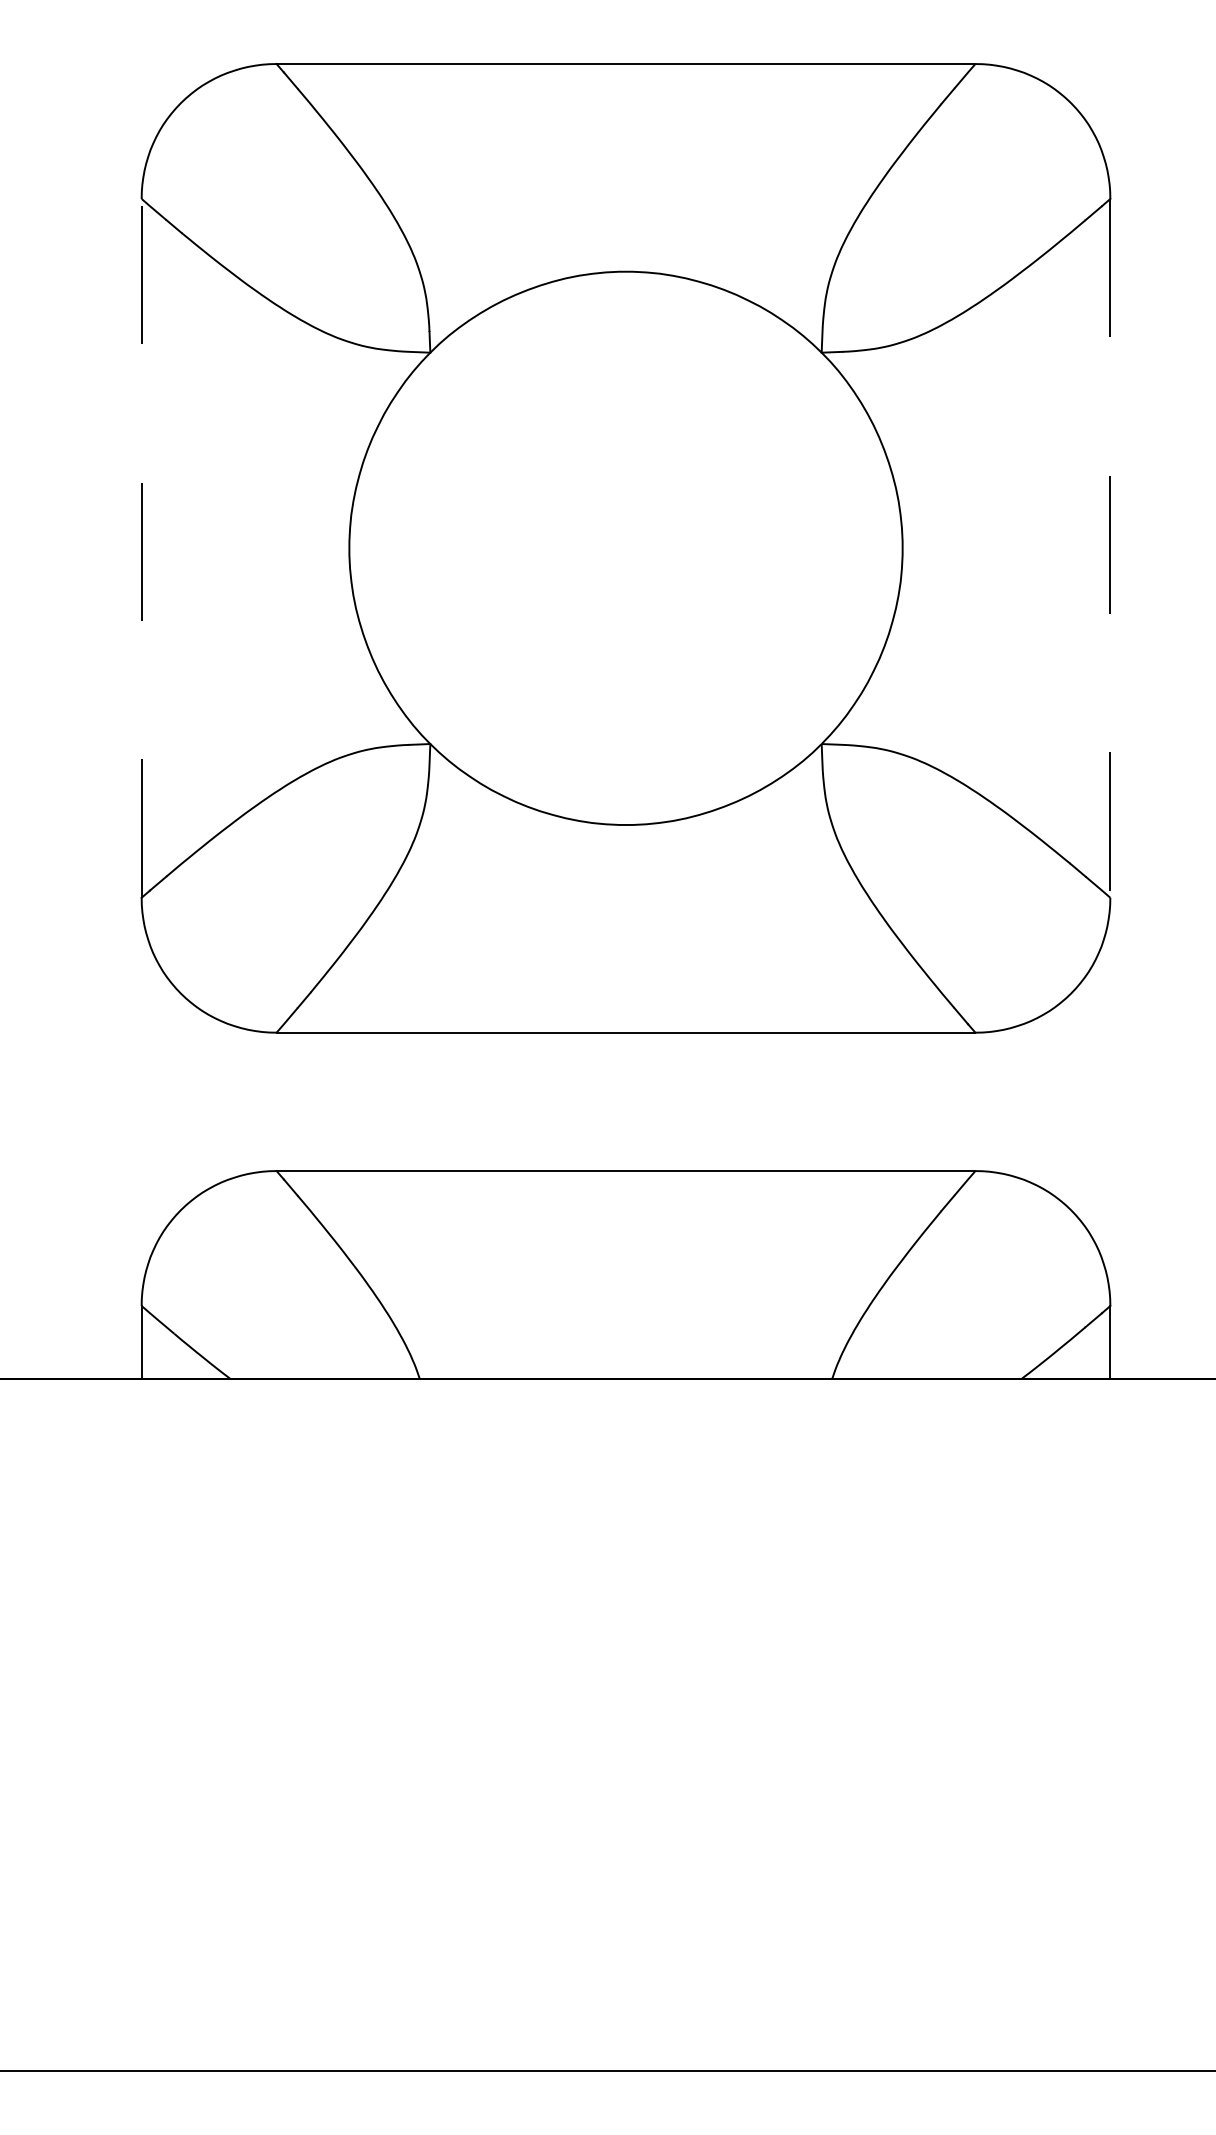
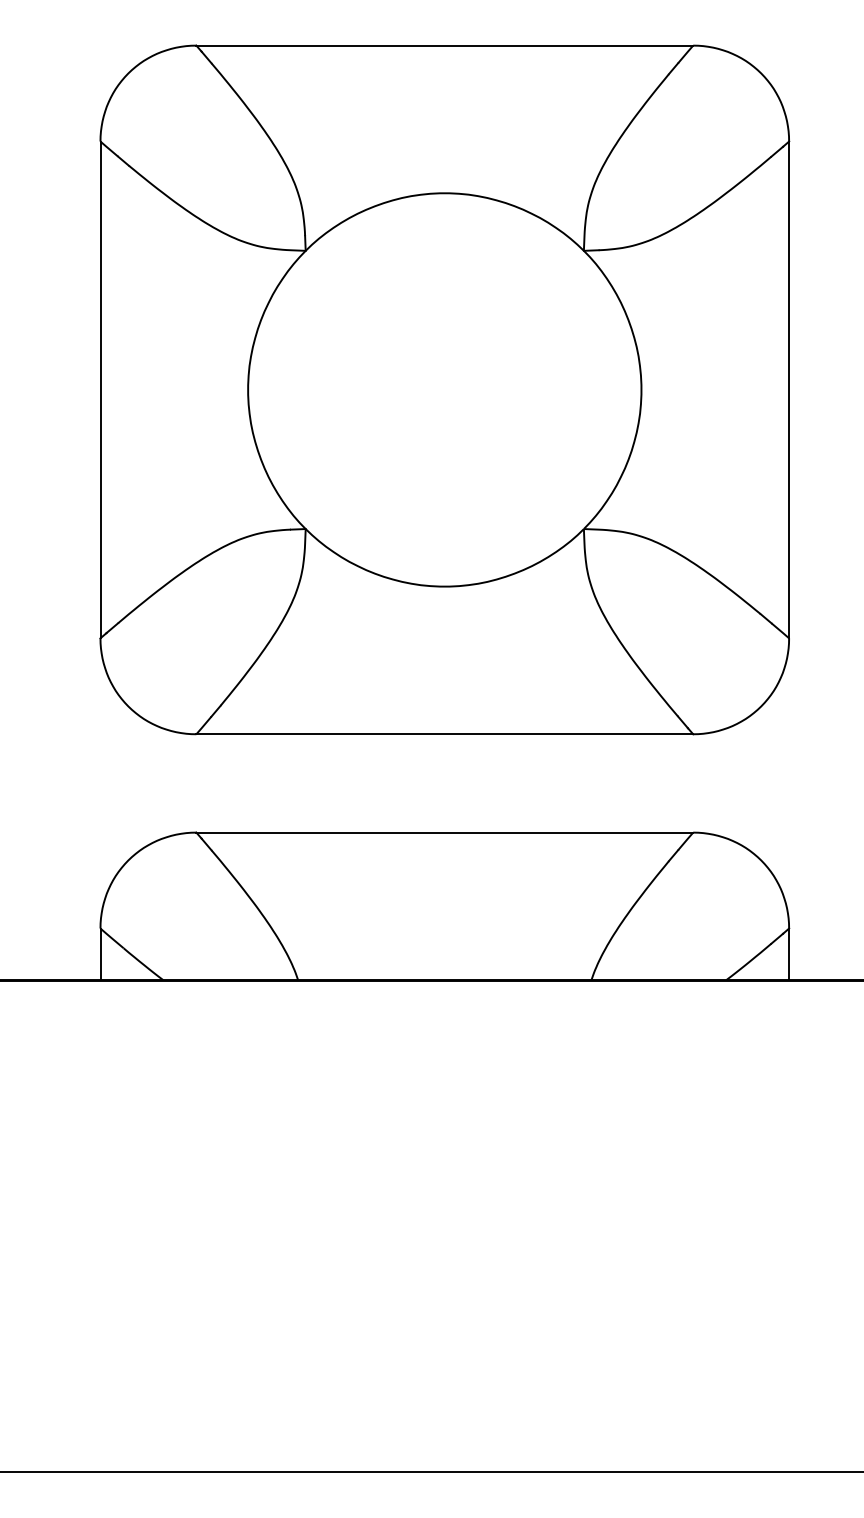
line: (141, 547) -> (100, 389), dashed -> solid
line: (1110, 548) -> (789, 390), dashed -> solid

